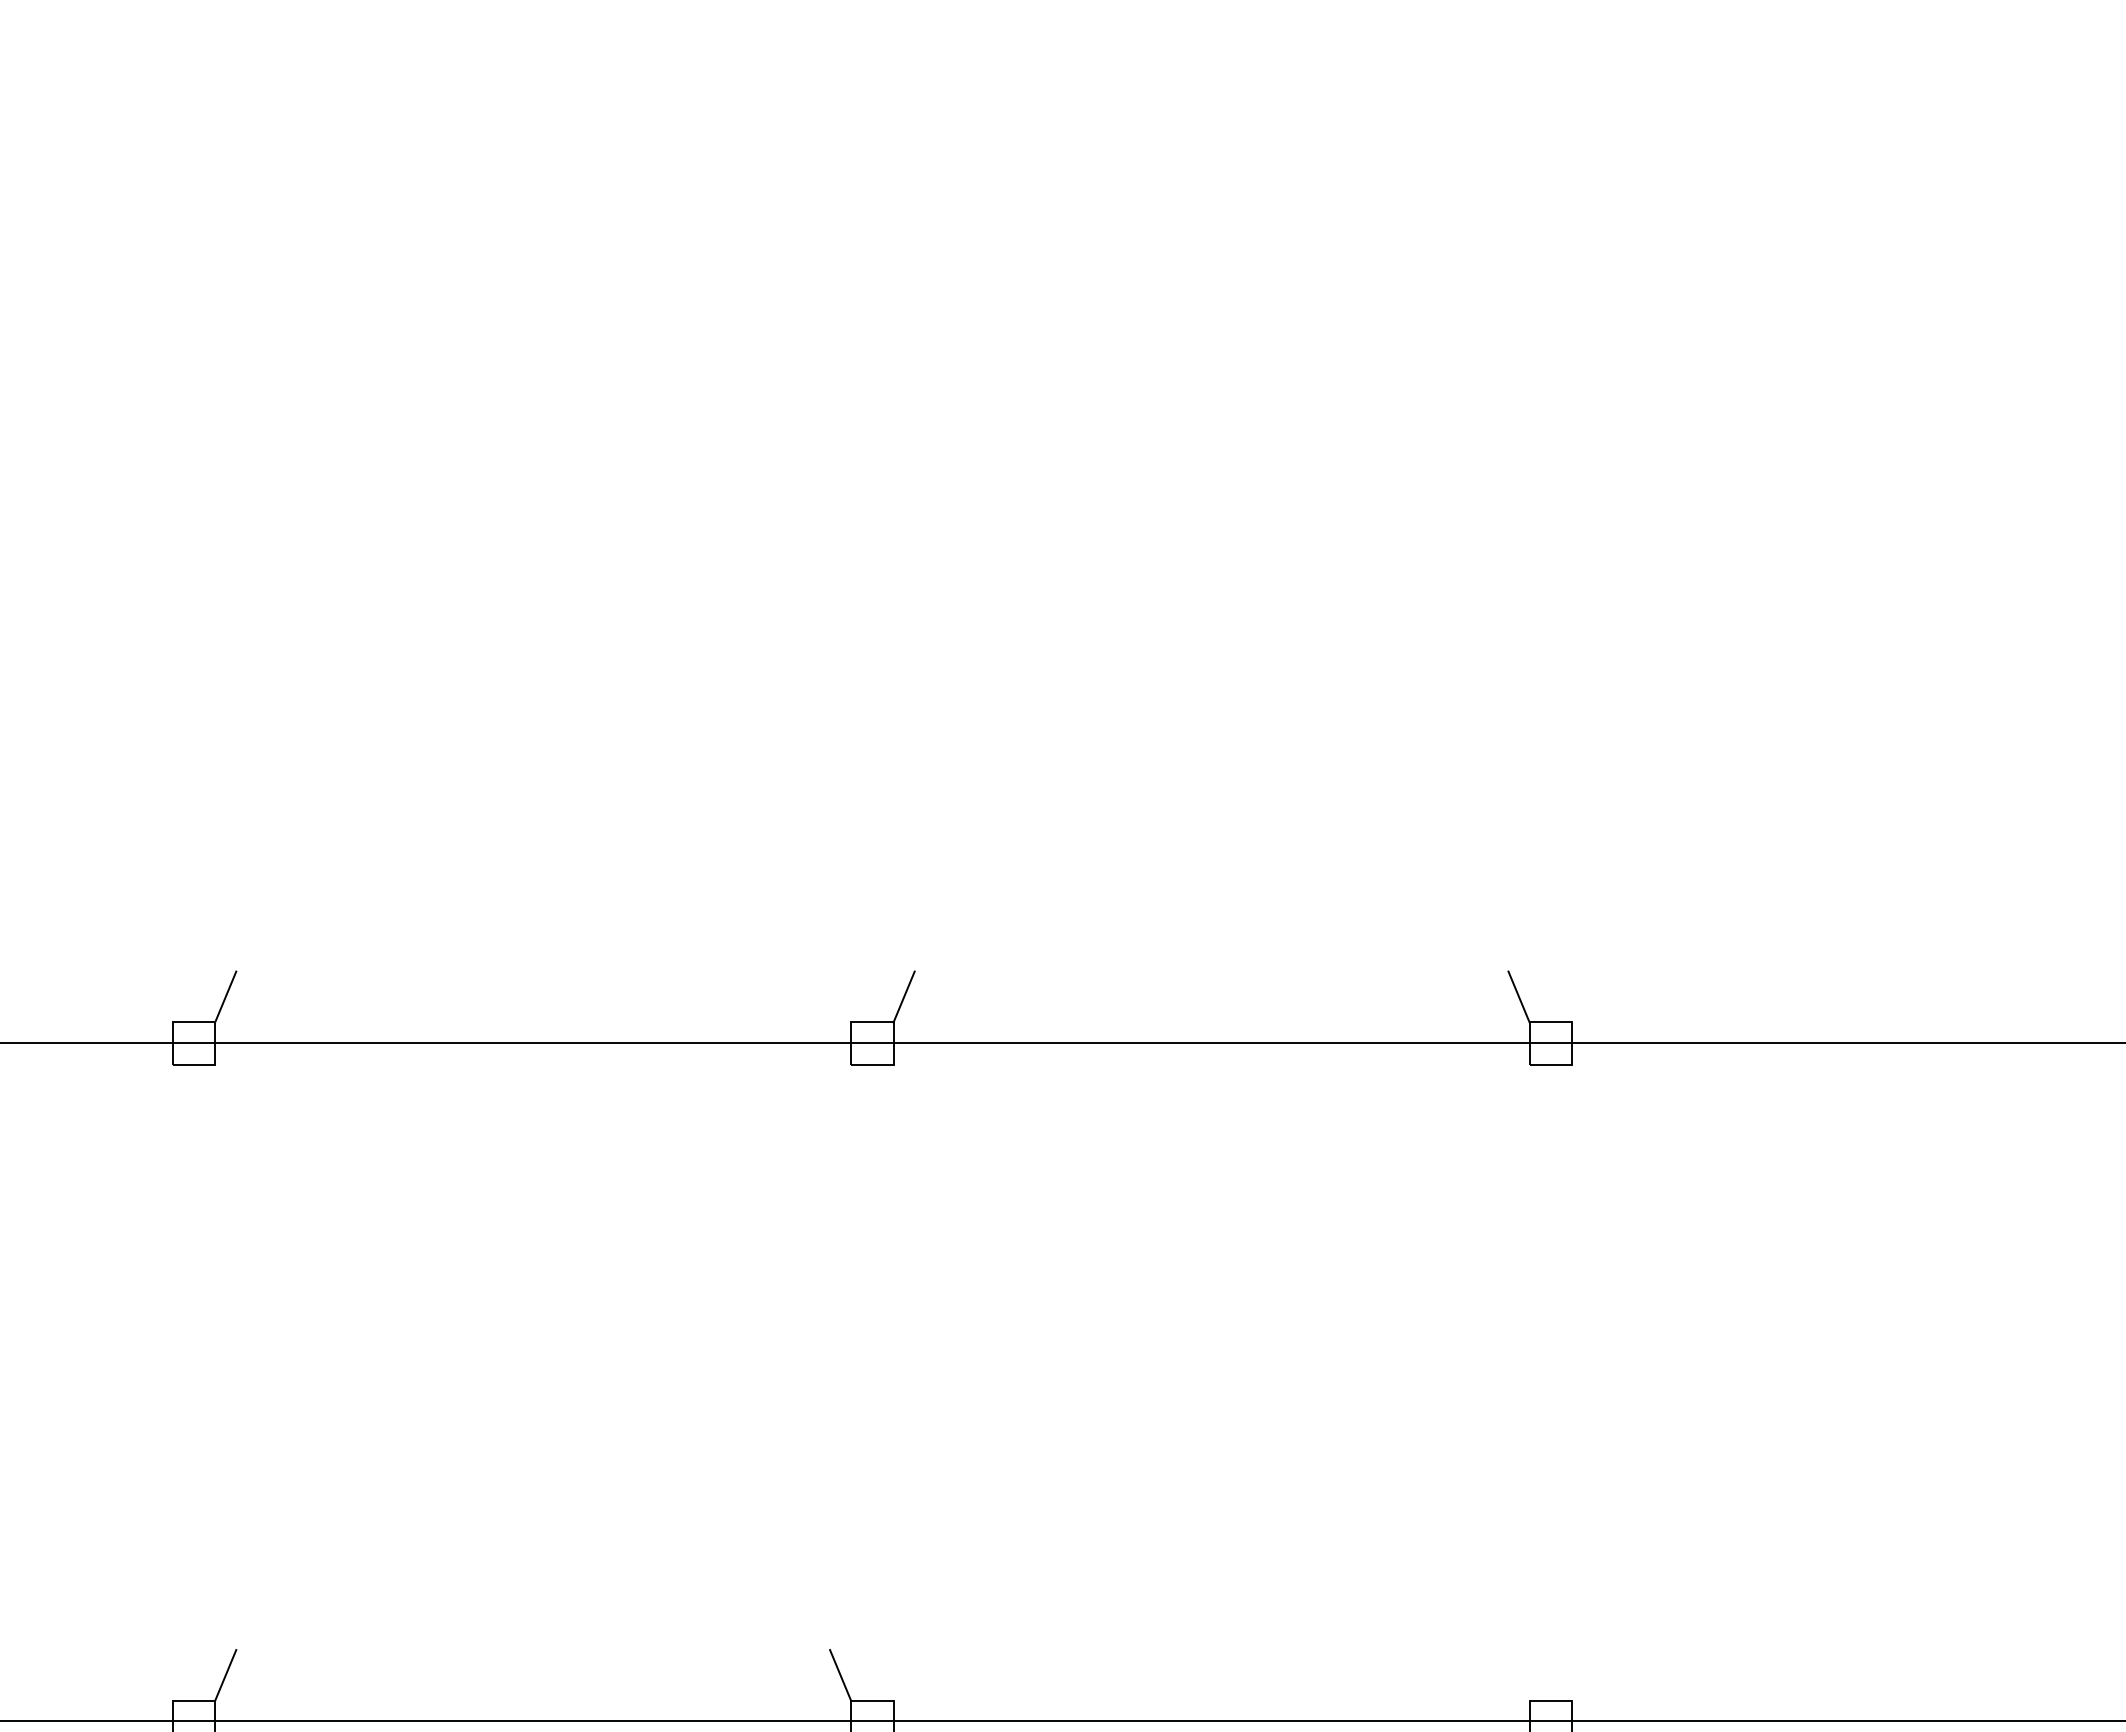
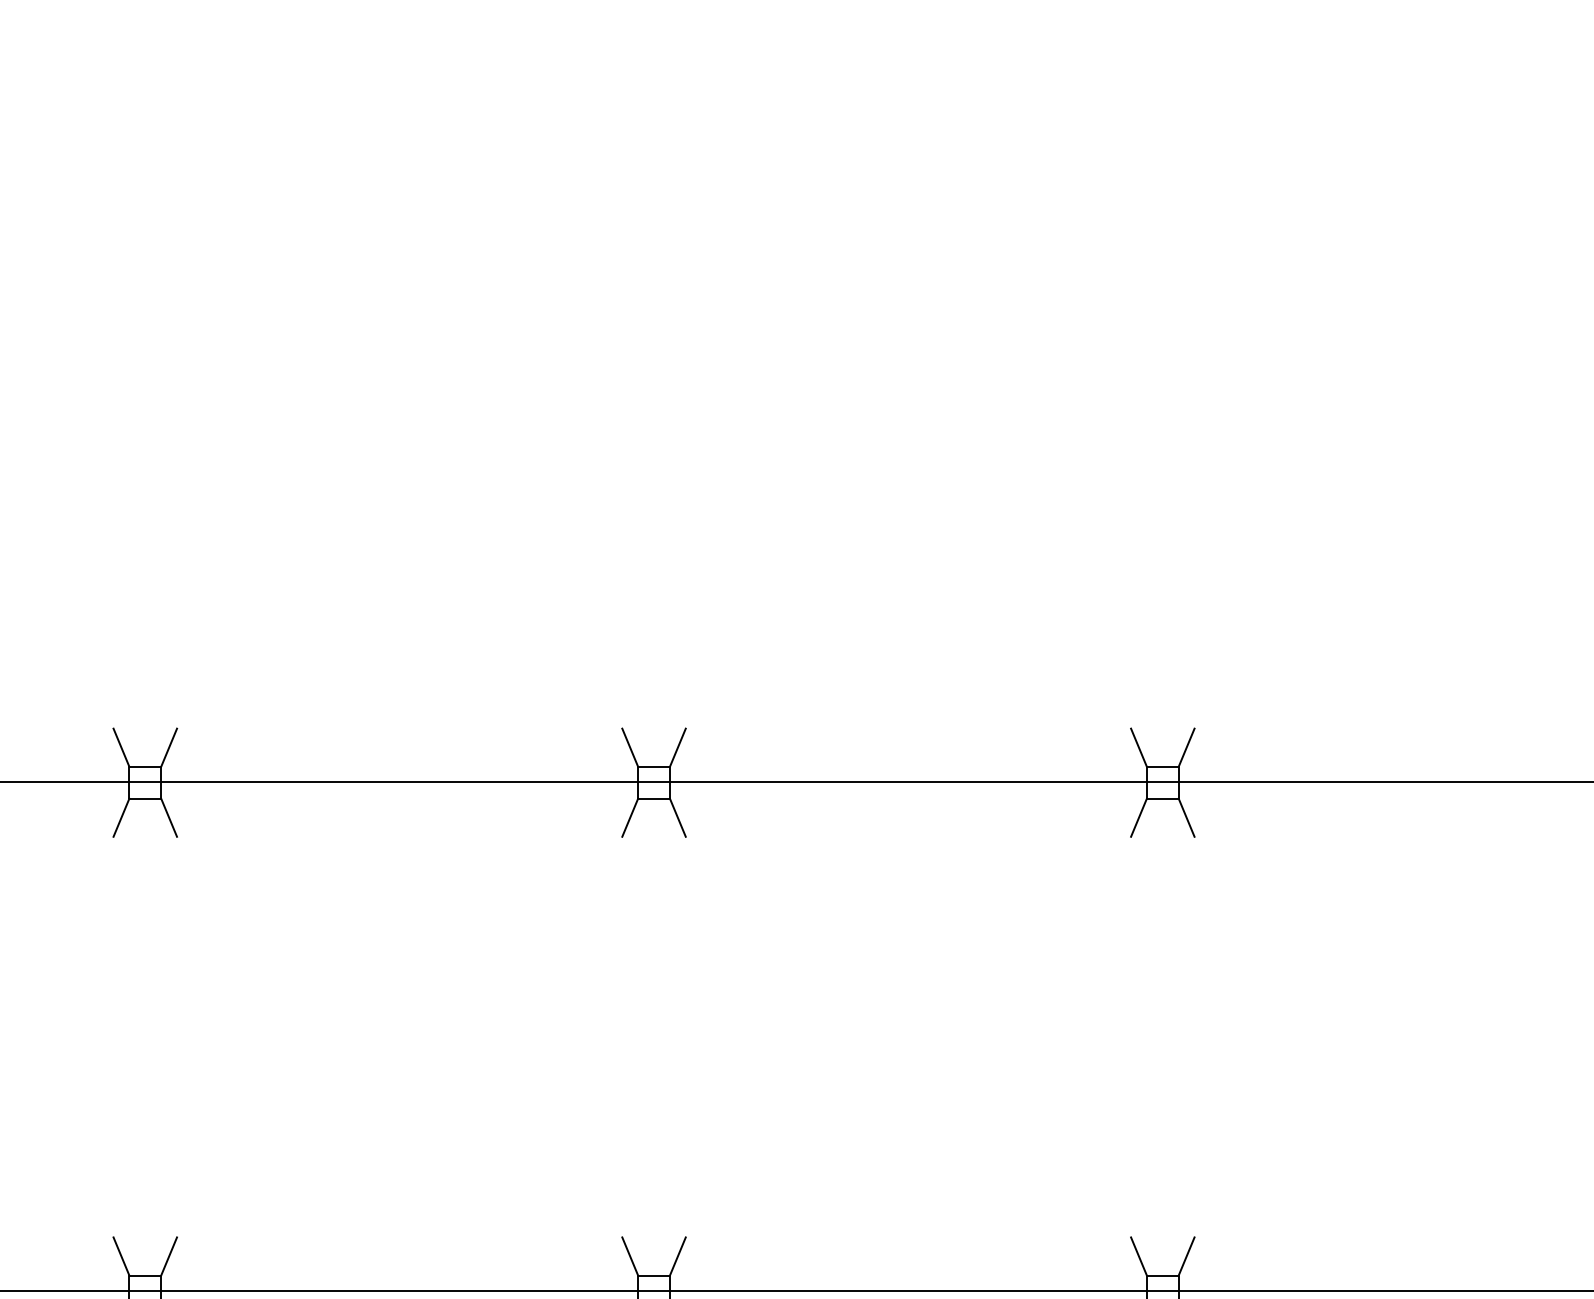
line: (161, 996) -> (120, 747), added
line: (840, 996) -> (630, 747), added
line: (1582, 996) -> (1186, 747), added
line: (161, 1089) -> (120, 817), added
line: (225, 1089) -> (168, 817), added
line: (840, 1089) -> (630, 817), added
line: (903, 1089) -> (677, 817), added
line: (1518, 1089) -> (1138, 817), added
line: (1582, 1089) -> (1186, 817), added
line: (161, 1675) -> (120, 1256), added
line: (903, 1675) -> (677, 1256), added
line: (1518, 1675) -> (1138, 1256), added
line: (1582, 1675) -> (1186, 1256), added

